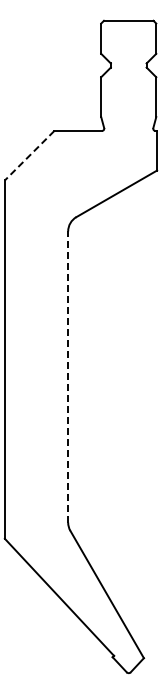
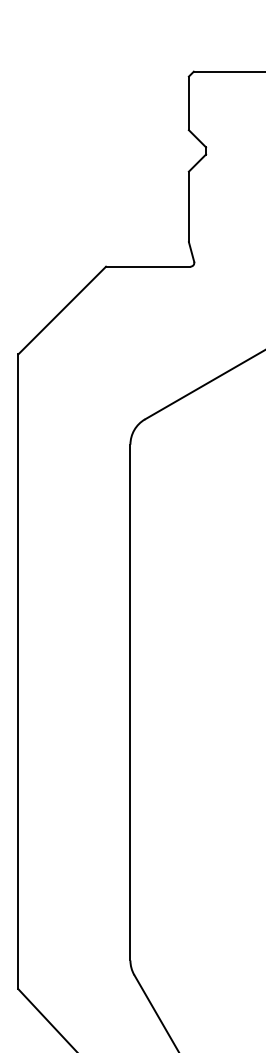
line: (29, 156) -> (61, 312), dashed -> solid
line: (68, 377) -> (130, 703), dashed -> solid

